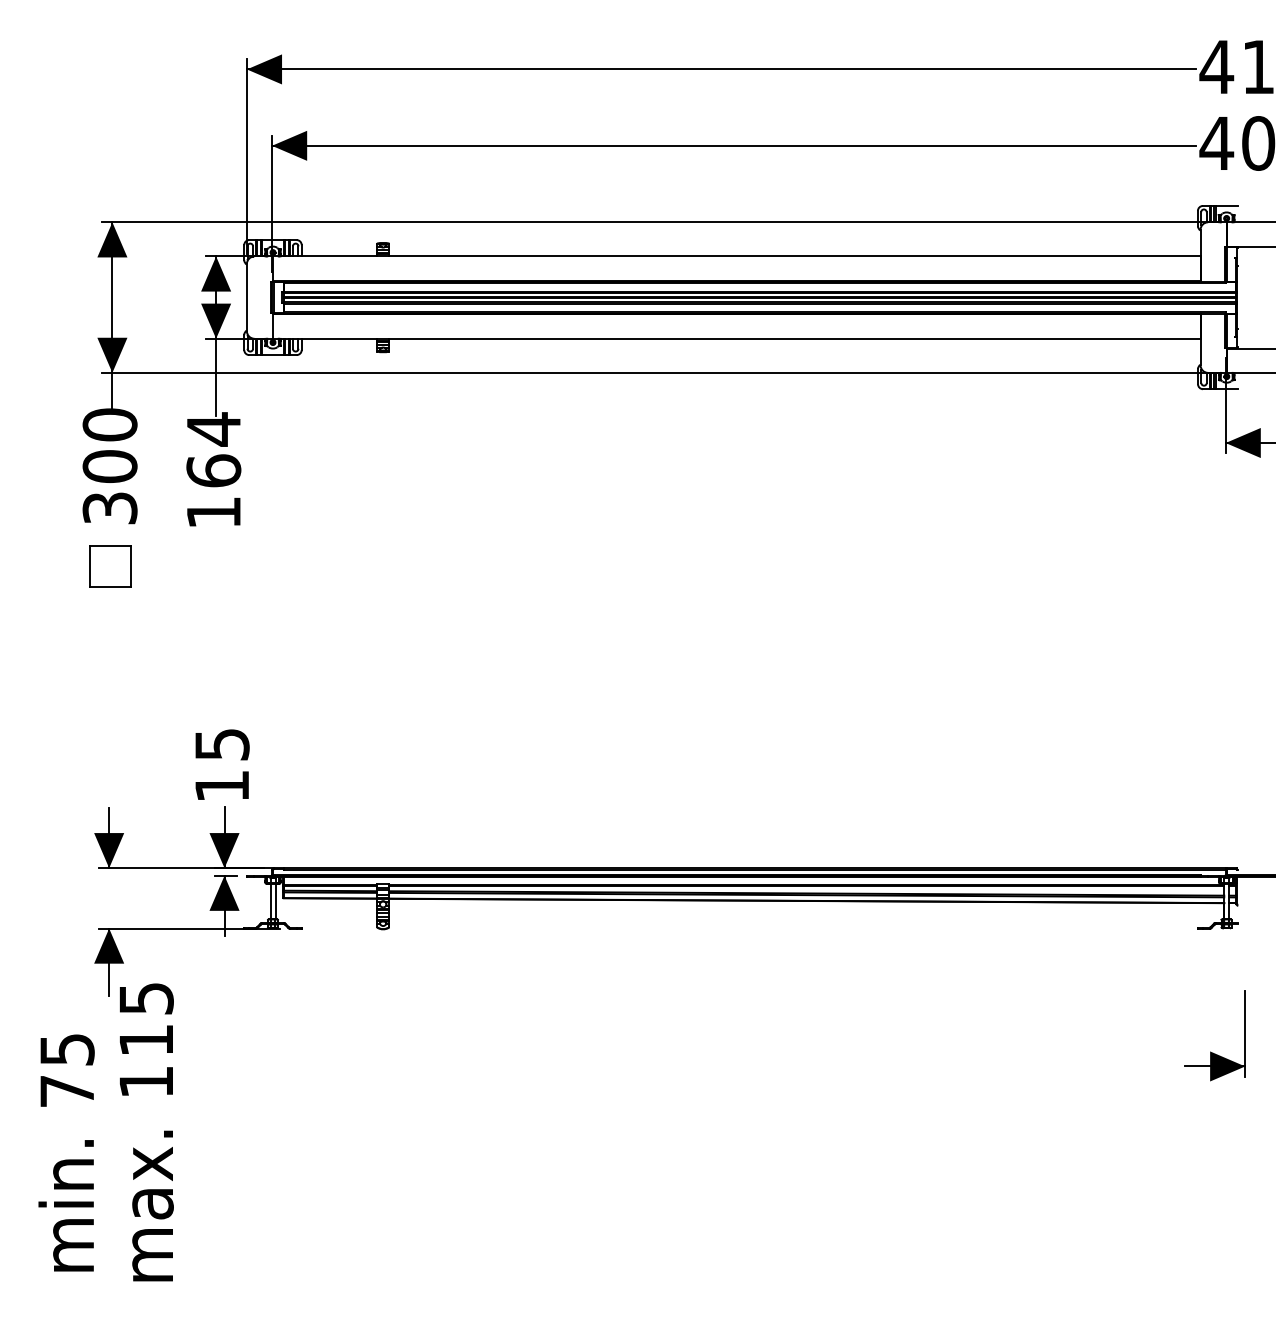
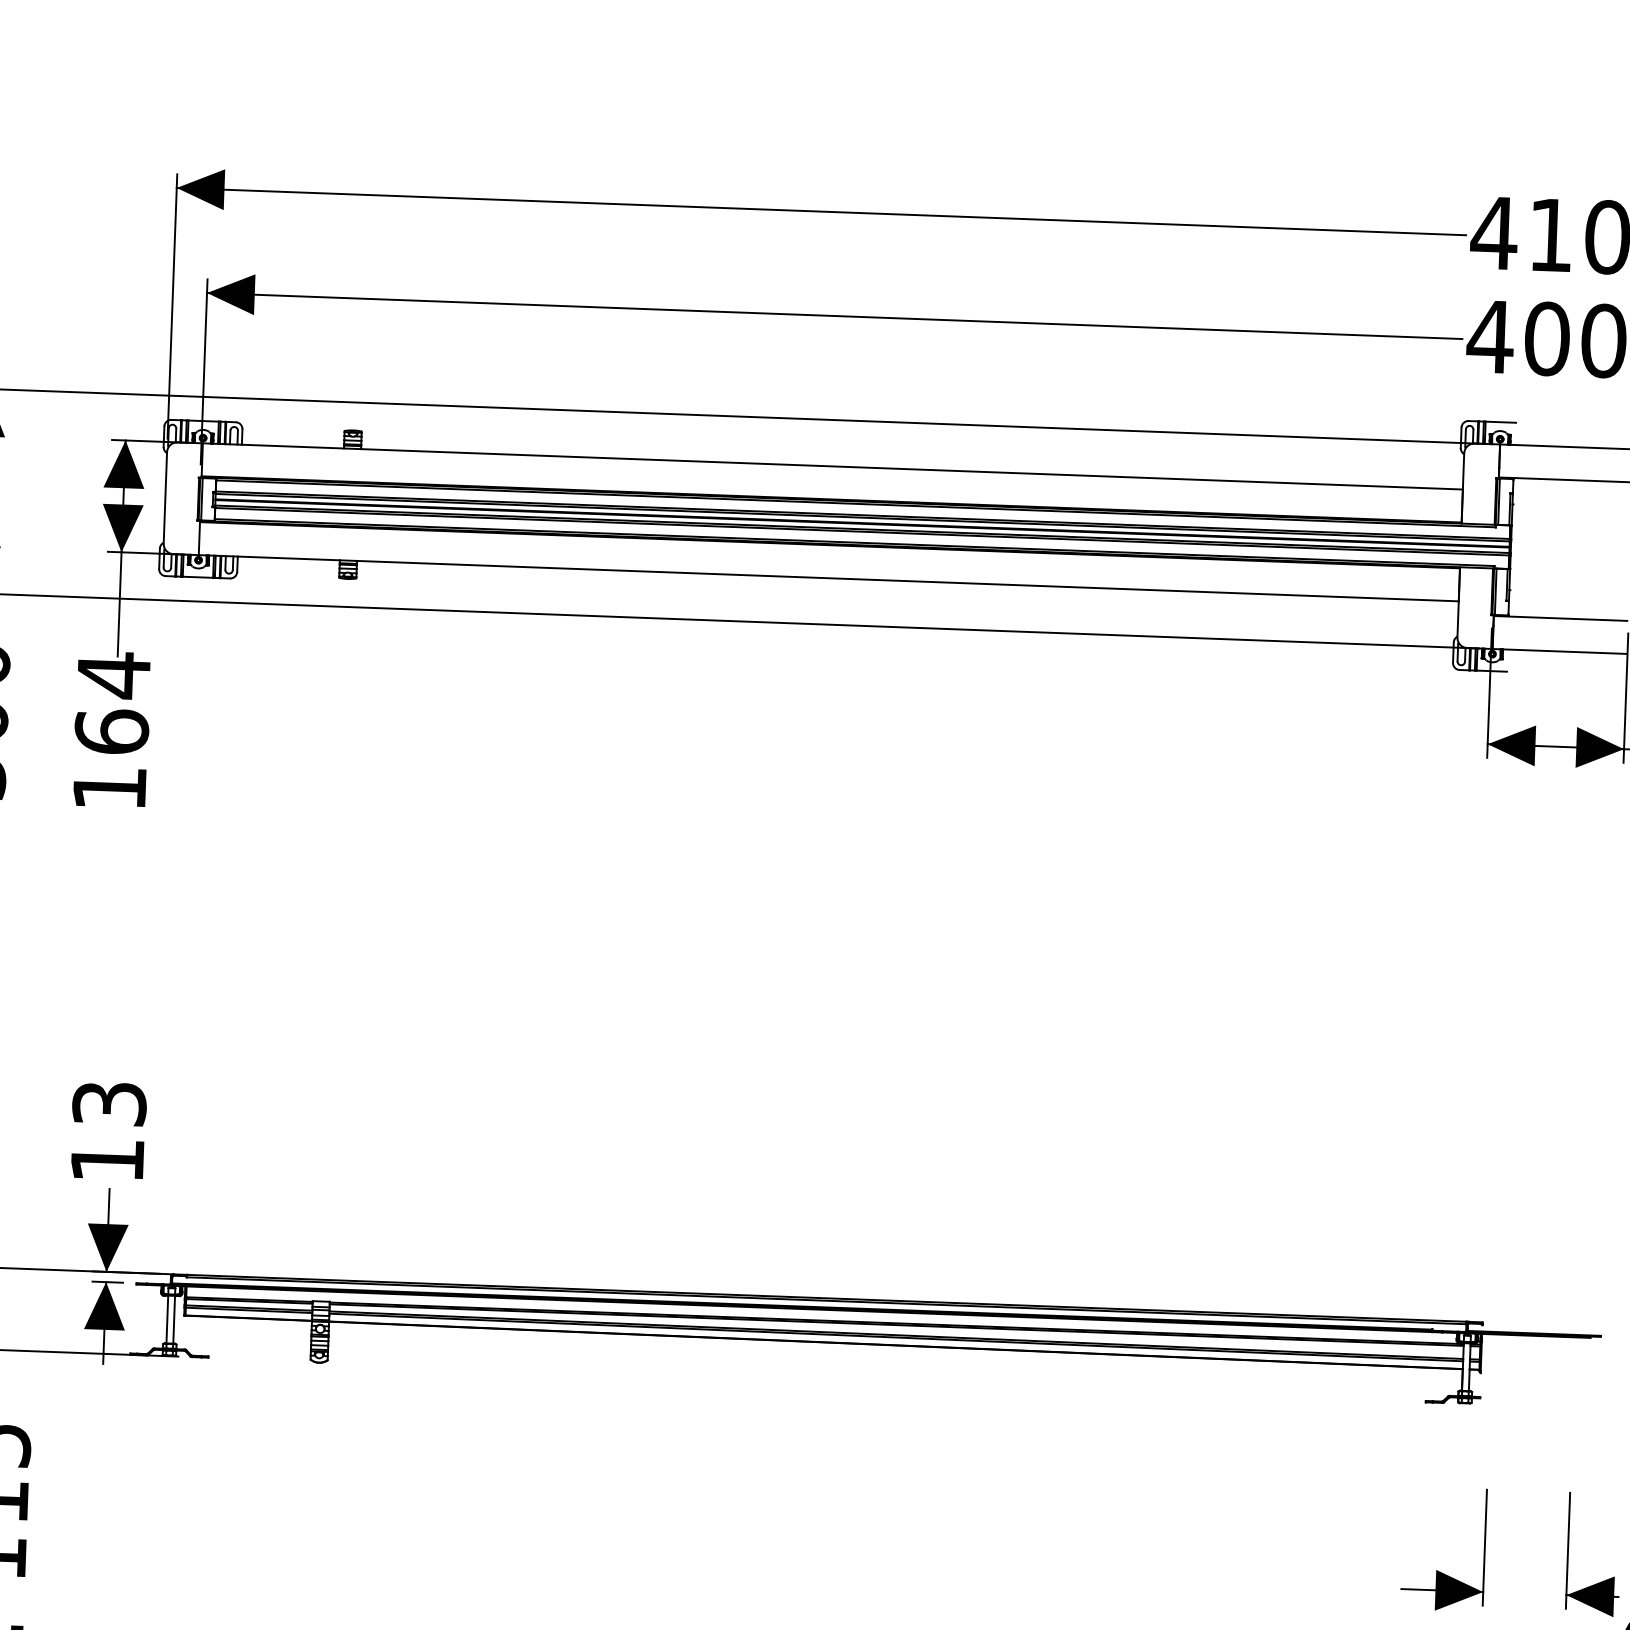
text: (221, 744) -> (108, 1103), 15 -> 13

